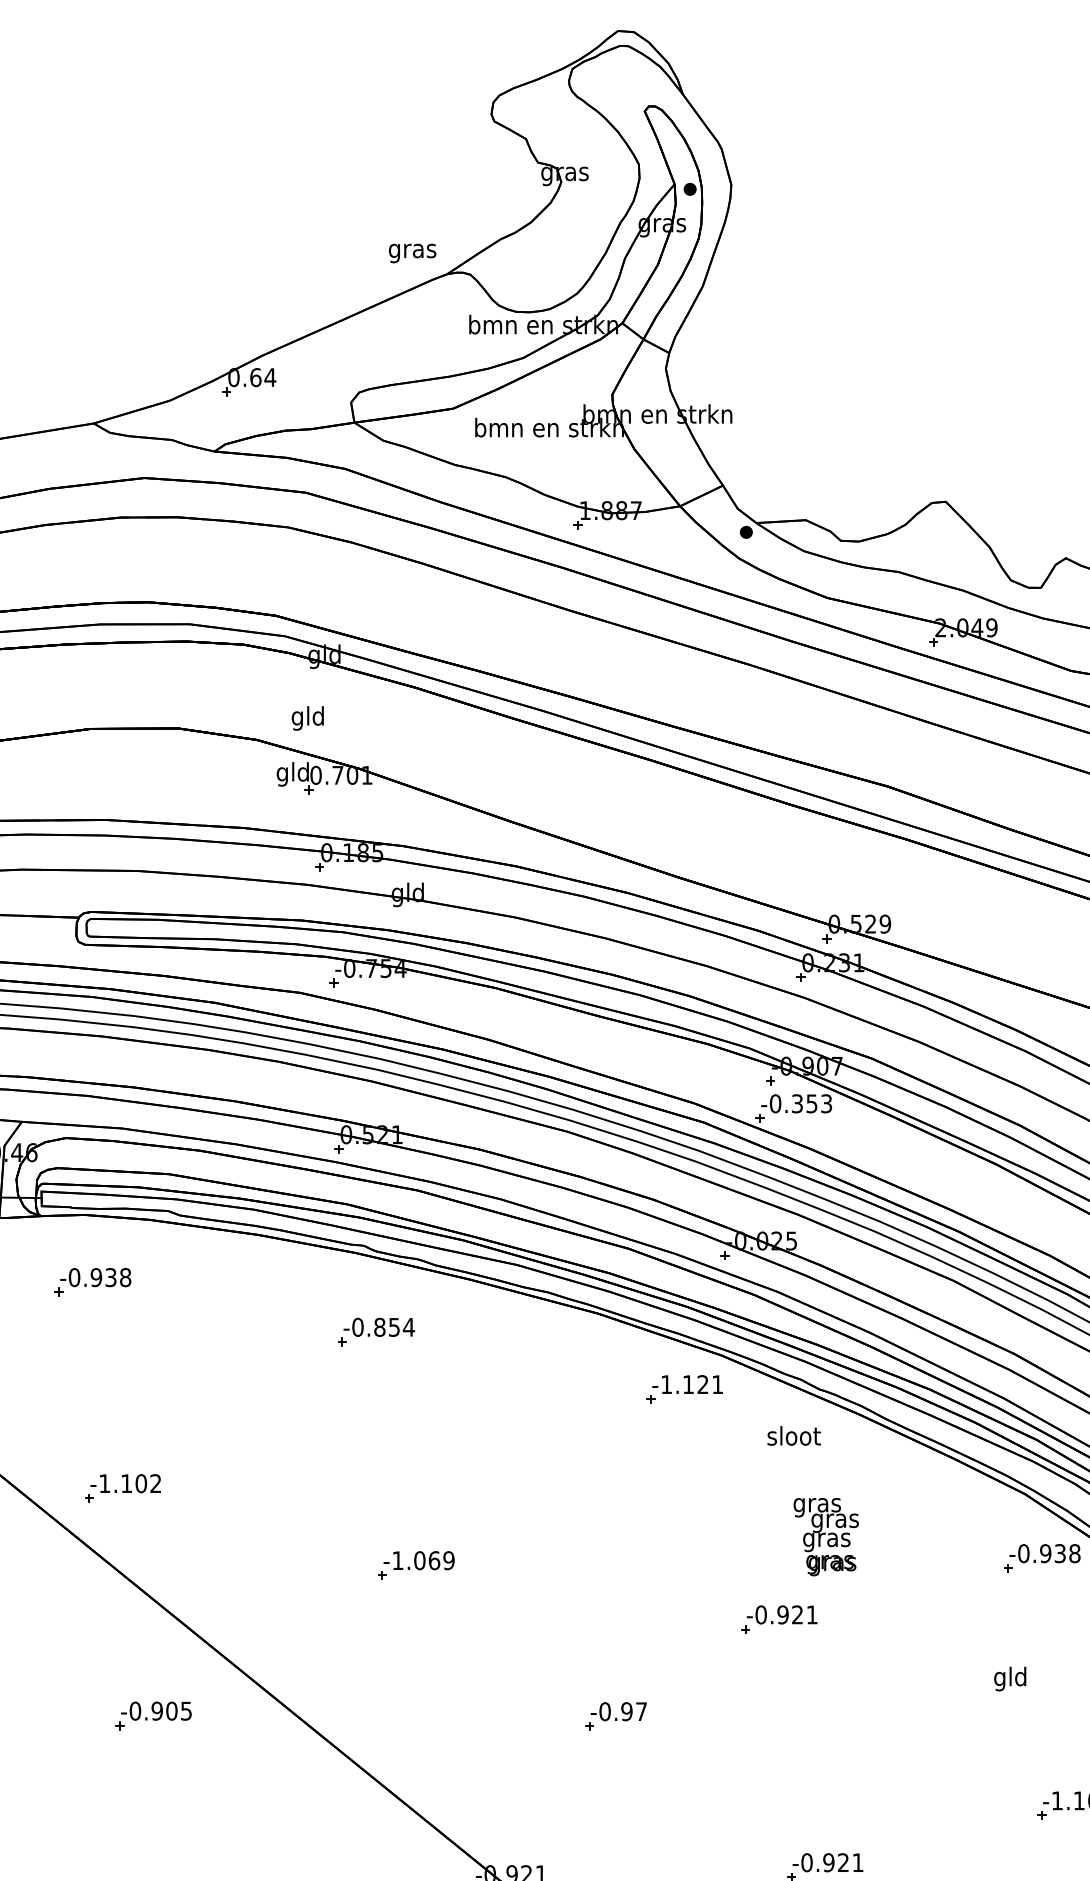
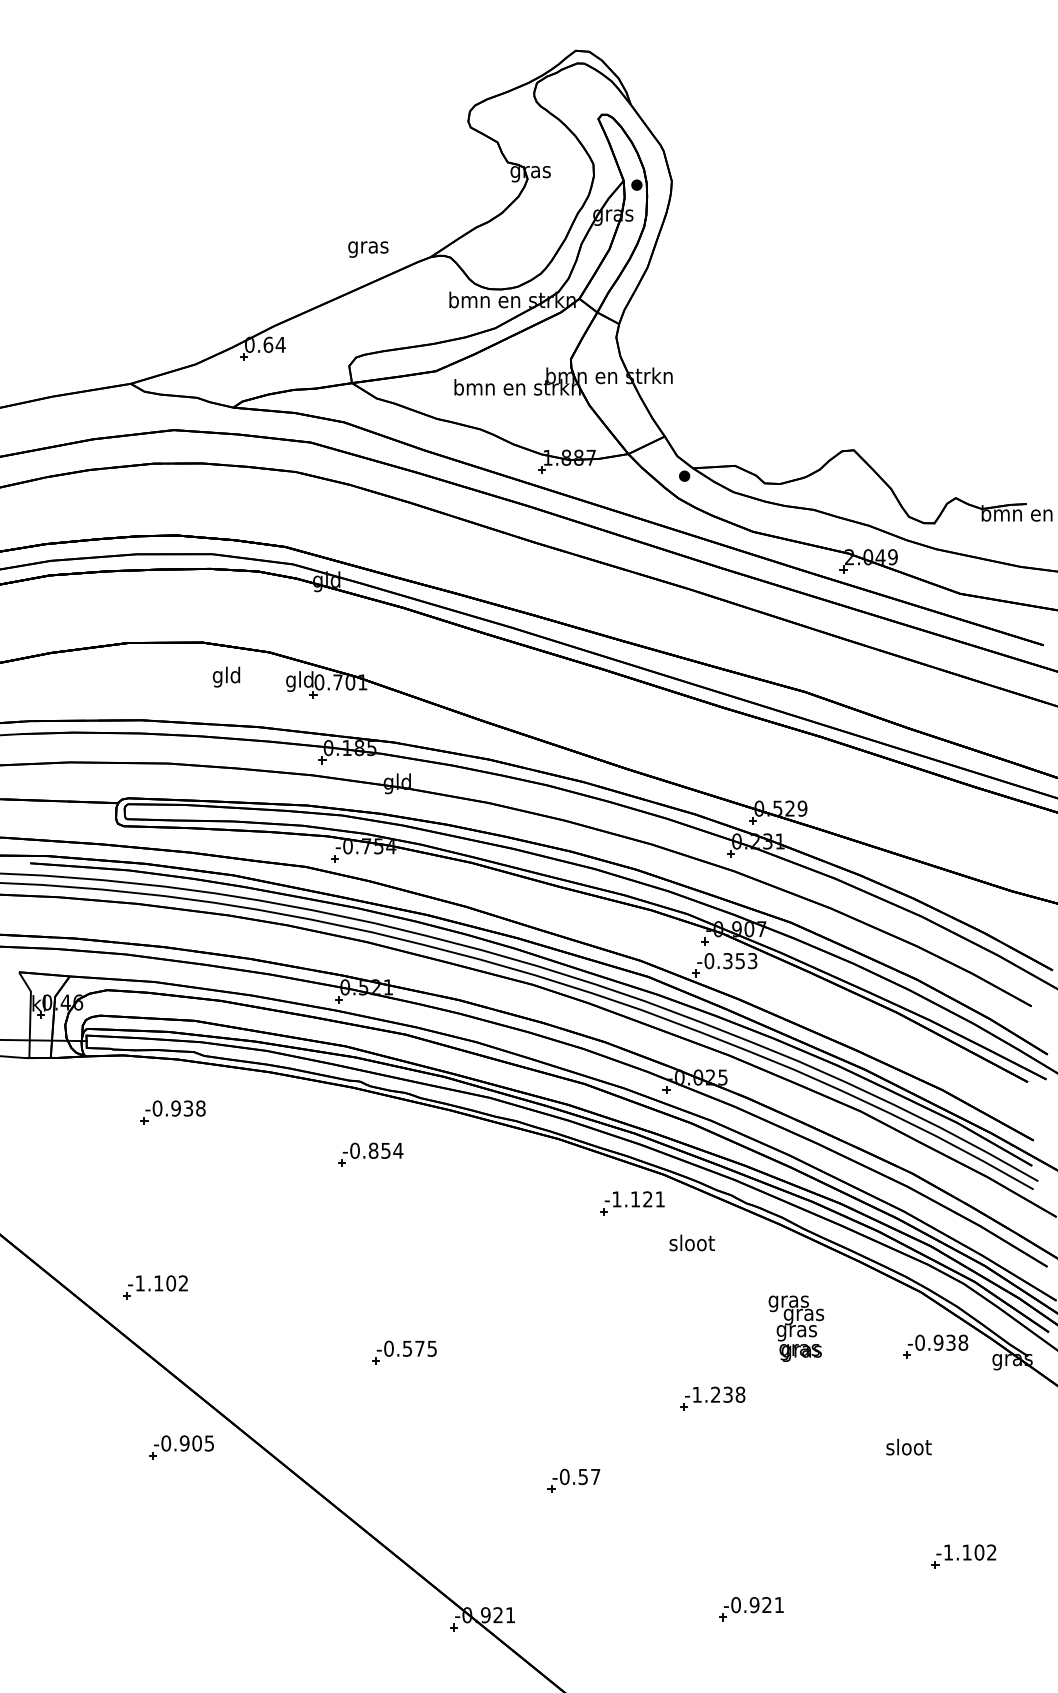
text: (412, 253) -> (368, 249), moved
text: (307, 717) -> (226, 676), moved
part: (92, 1282) -> (172, 1112), moved
text: (793, 1435) -> (691, 1242), moved
text: (826, 1536) -> (796, 1328), moved
text: (423, 1560) -> (410, 1348), -1.069 -> -0.575
text: (786, 1614) -> (718, 1394), -0.921 -> -1.238
text: (1010, 1678) -> (908, 1448), gld -> sloot
text: (627, 1711) -> (583, 1476), -0.97 -> -0.57
part: (153, 1715) -> (181, 1447), moved

